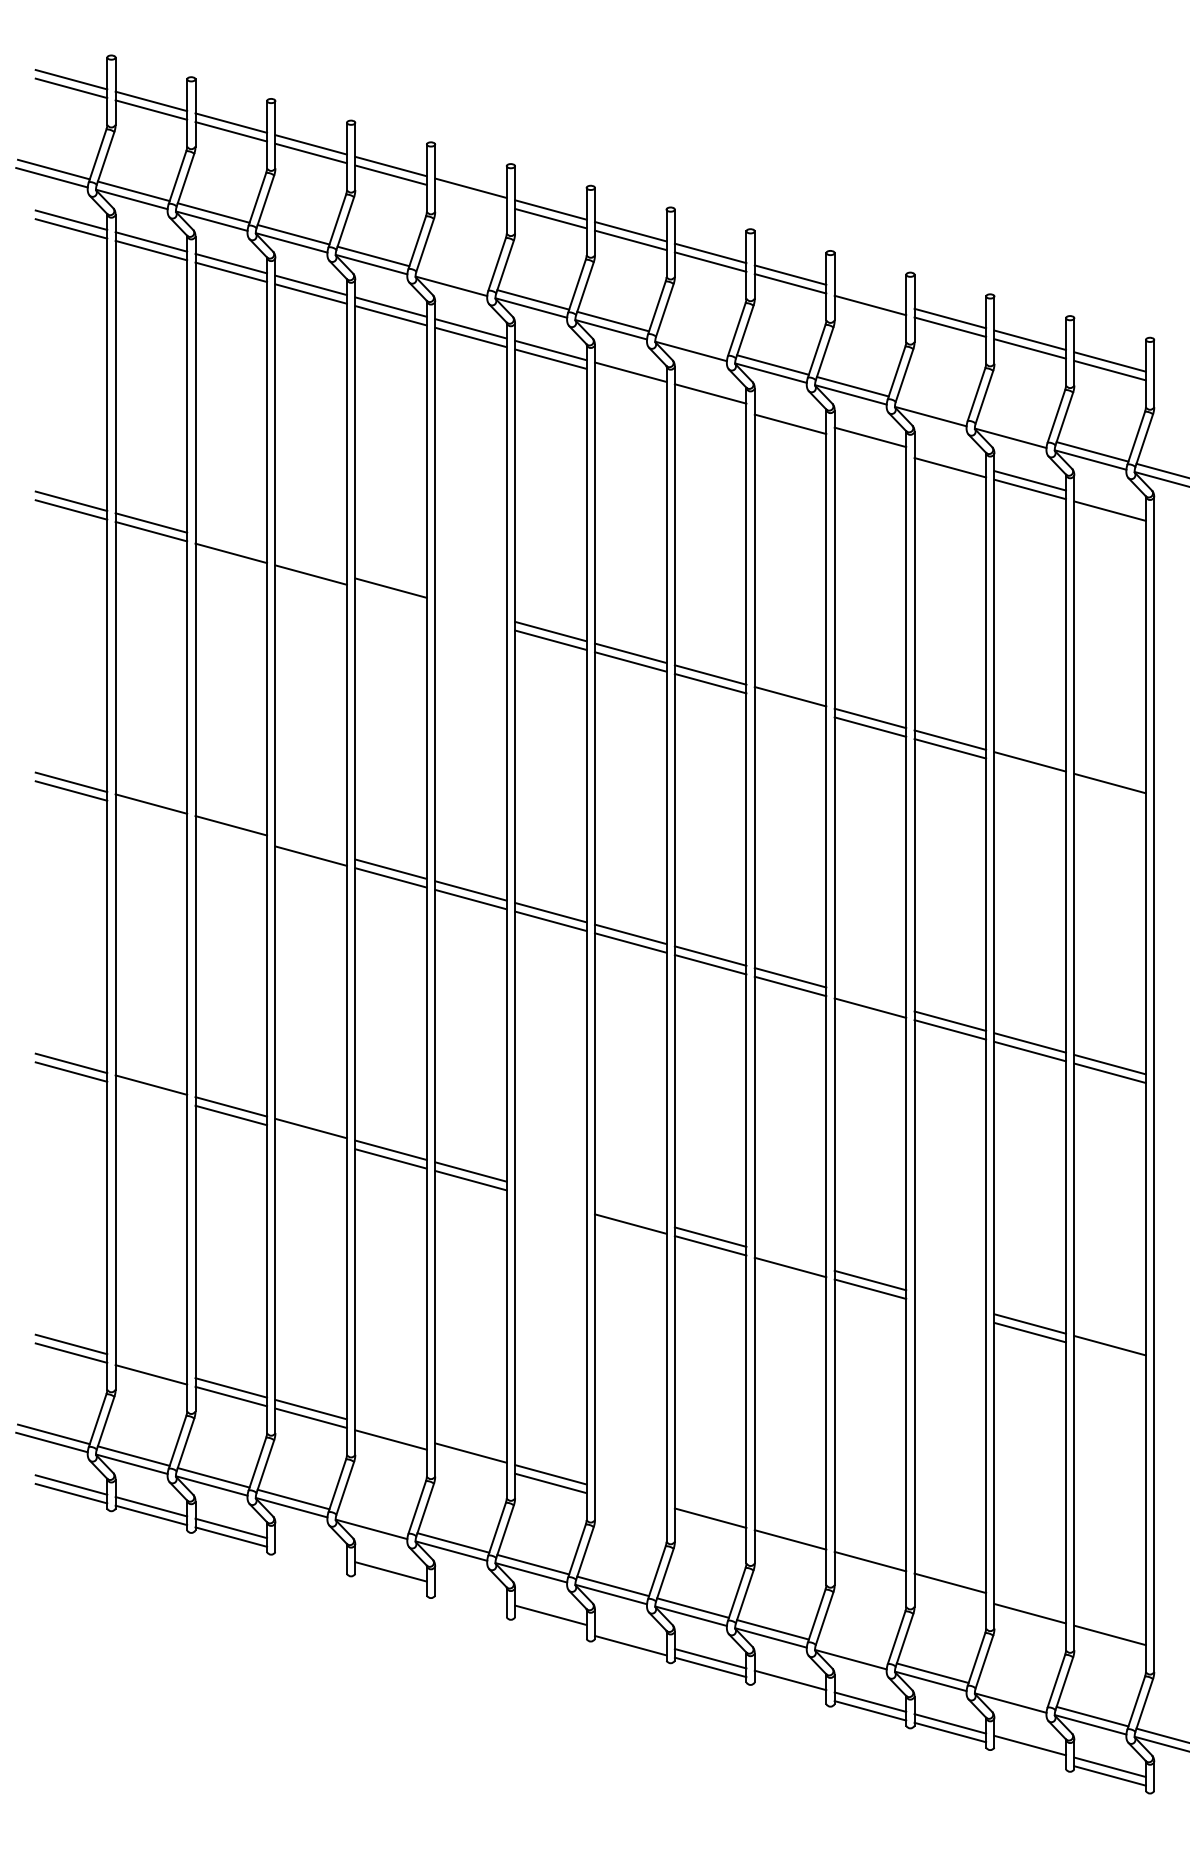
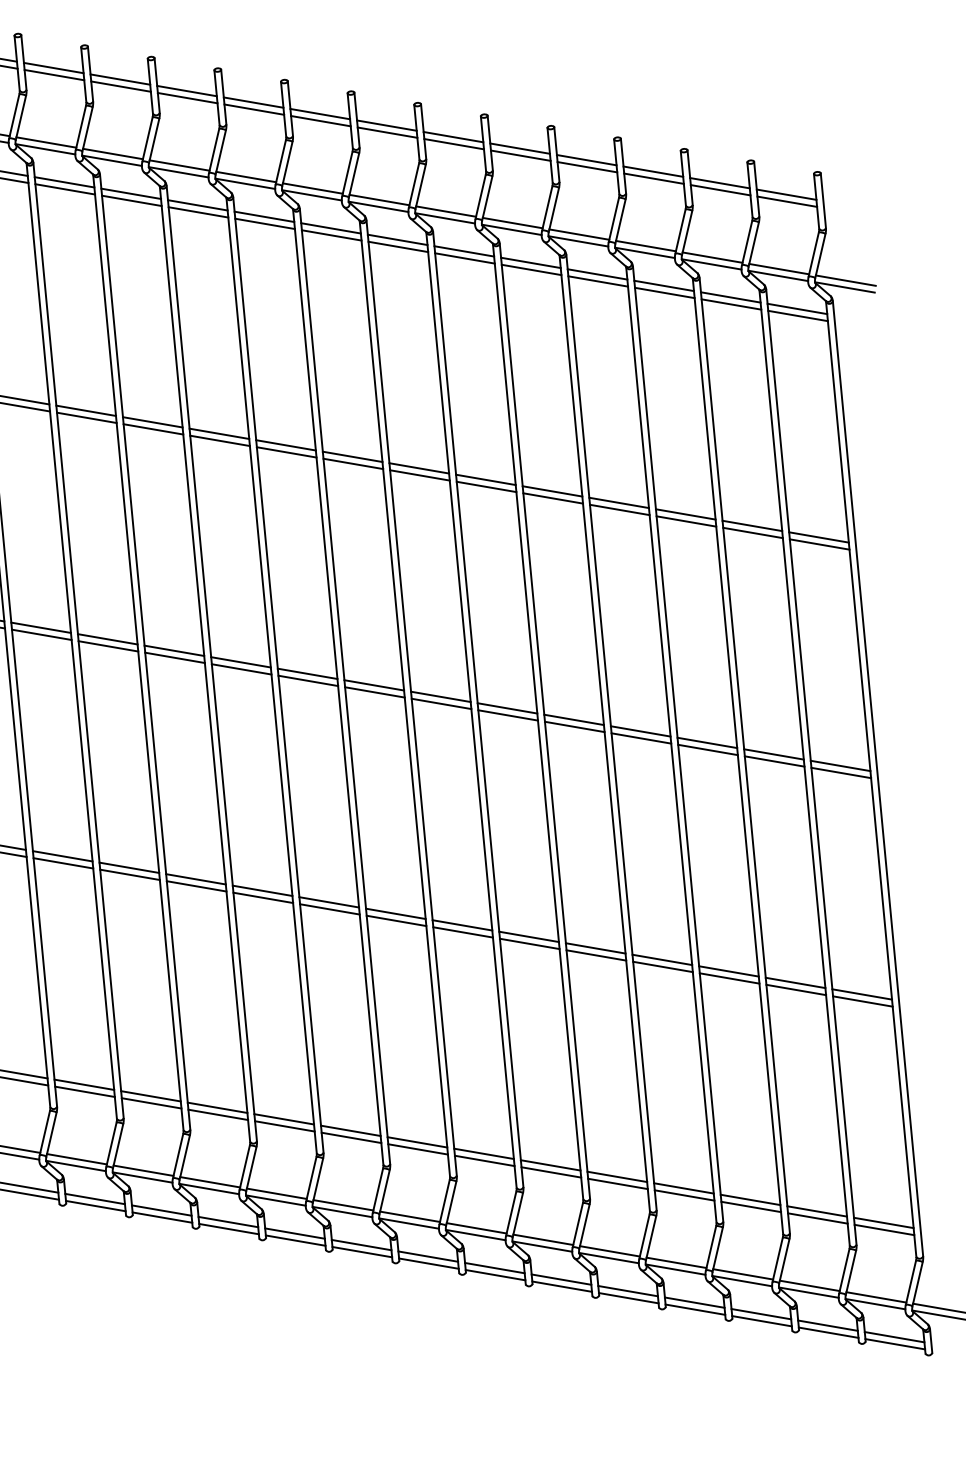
line: (470, 196) -> (253, 109), added
line: (453, 277) -> (246, 176), added
line: (870, 296) -> (586, 159), added
line: (692, 343) -> (445, 211), added
line: (630, 380) -> (398, 246), added
line: (710, 402) -> (464, 258), added
line: (932, 408) -> (645, 246), added
line: (790, 415) -> (530, 262), added
line: (1012, 429) -> (712, 257), added
line: (870, 445) -> (598, 281), added
line: (950, 458) -> (664, 285), added
line: (1109, 502) -> (796, 308), added
line: (231, 544) -> (86, 410), added
line: (310, 566) -> (152, 422), added
line: (390, 596) -> (219, 440), added
line: (470, 609) -> (285, 445), added
line: (470, 618) -> (286, 452), added
line: (790, 705) -> (553, 498), added
line: (1030, 770) -> (753, 532), added
line: (1109, 791) -> (819, 543), added
line: (151, 812) -> (41, 634), added
line: (231, 834) -> (108, 646), added
line: (310, 847) -> (173, 650), added
line: (870, 999) -> (640, 731), added
line: (151, 1093) -> (63, 863), added
line: (310, 1136) -> (196, 885), added
line: (550, 1193) -> (395, 913), added
line: (550, 1202) -> (396, 921), added
line: (630, 1215) -> (462, 925), added
line: (790, 1258) -> (595, 948), added
line: (950, 1302) -> (729, 971), added
line: (950, 1310) -> (729, 978), added
line: (1109, 1354) -> (862, 1001), added
line: (151, 1365) -> (84, 1084), added
line: (390, 1431) -> (283, 1119), added
line: (470, 1461) -> (351, 1137), added
line: (630, 1496) -> (483, 1153), added
line: (630, 1504) -> (484, 1160), added
line: (373, 1521) -> (276, 1193), added
line: (710, 1526) -> (551, 1172), added
line: (790, 1548) -> (617, 1183), added
line: (310, 1549) -> (227, 1221), added
line: (310, 1558) -> (228, 1228), added
line: (870, 1570) -> (684, 1195), added
line: (390, 1580) -> (295, 1240), added
line: (950, 1591) -> (751, 1206), added
line: (470, 1593) -> (361, 1245), added
line: (470, 1601) -> (361, 1251), added
line: (1030, 1604) -> (817, 1210), added
line: (550, 1623) -> (428, 1263), added
line: (1109, 1626) -> (883, 1222), added
line: (630, 1636) -> (494, 1267), added
line: (852, 1651) -> (676, 1262), added
line: (790, 1688) -> (628, 1297), added
line: (1012, 1694) -> (809, 1285), added
line: (1030, 1753) -> (828, 1332), added

